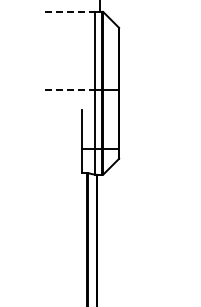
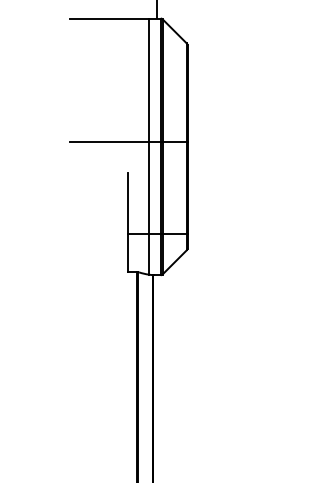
line: (69, 11) -> (109, 18), dashed -> solid
line: (69, 90) -> (109, 142), dashed -> solid

